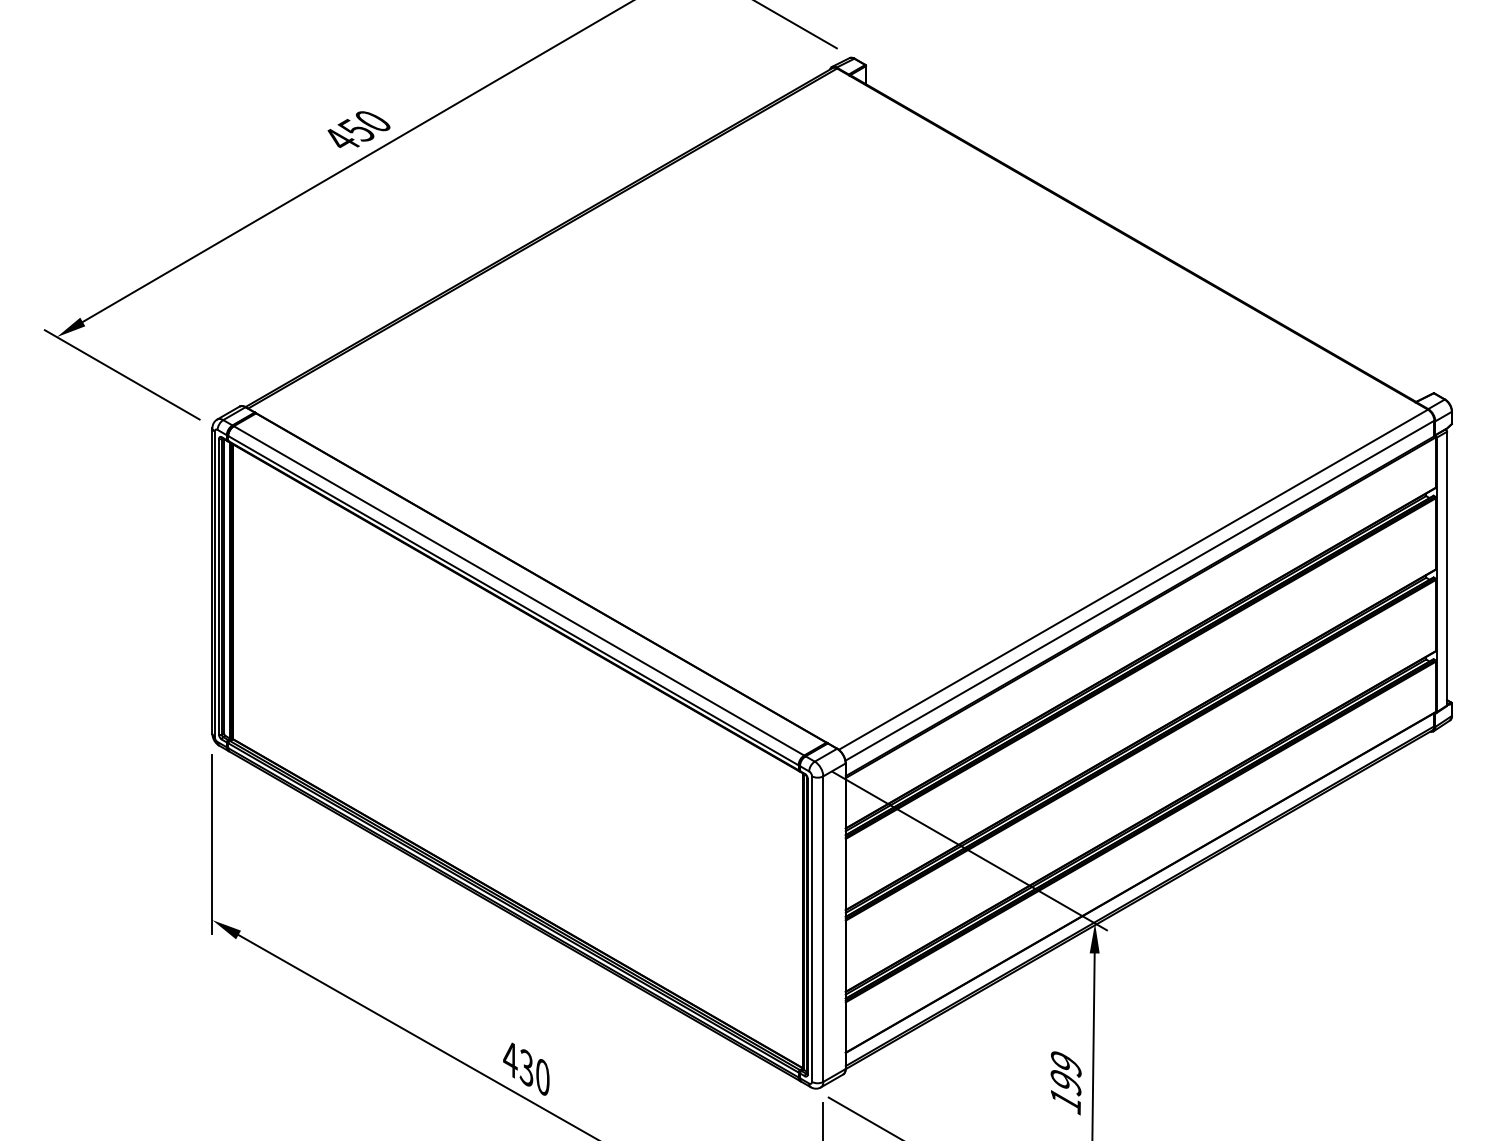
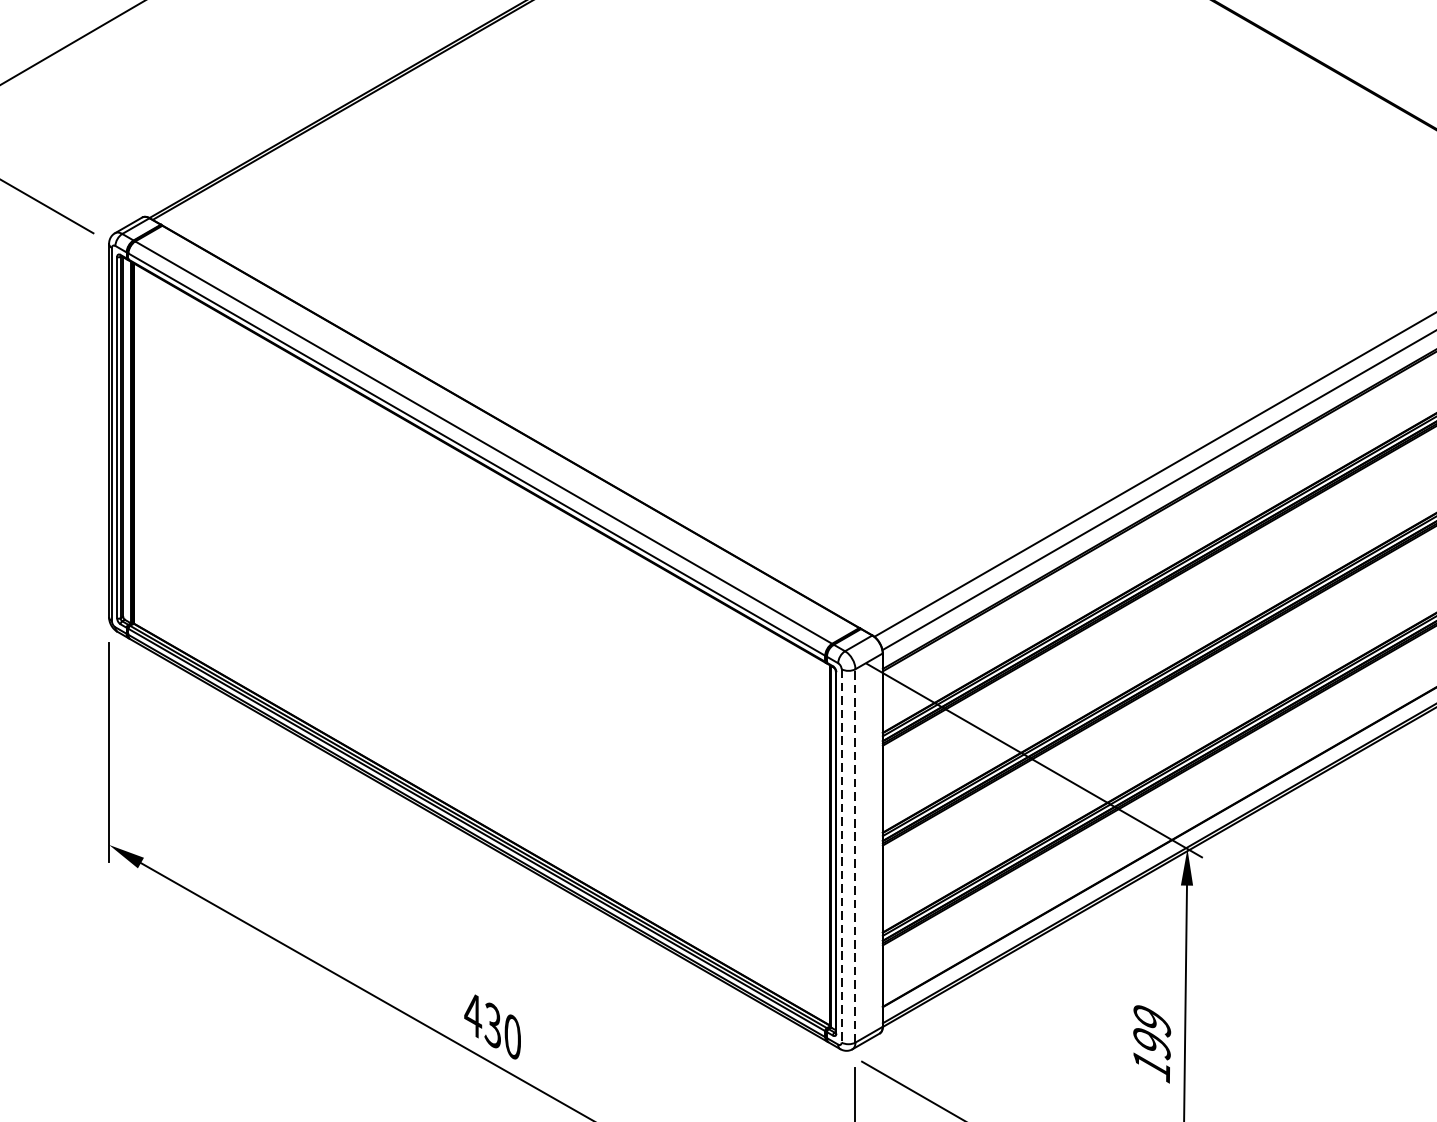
line: (812, 929) -> (842, 856), solid -> dashed
line: (823, 929) -> (855, 856), solid -> dashed

